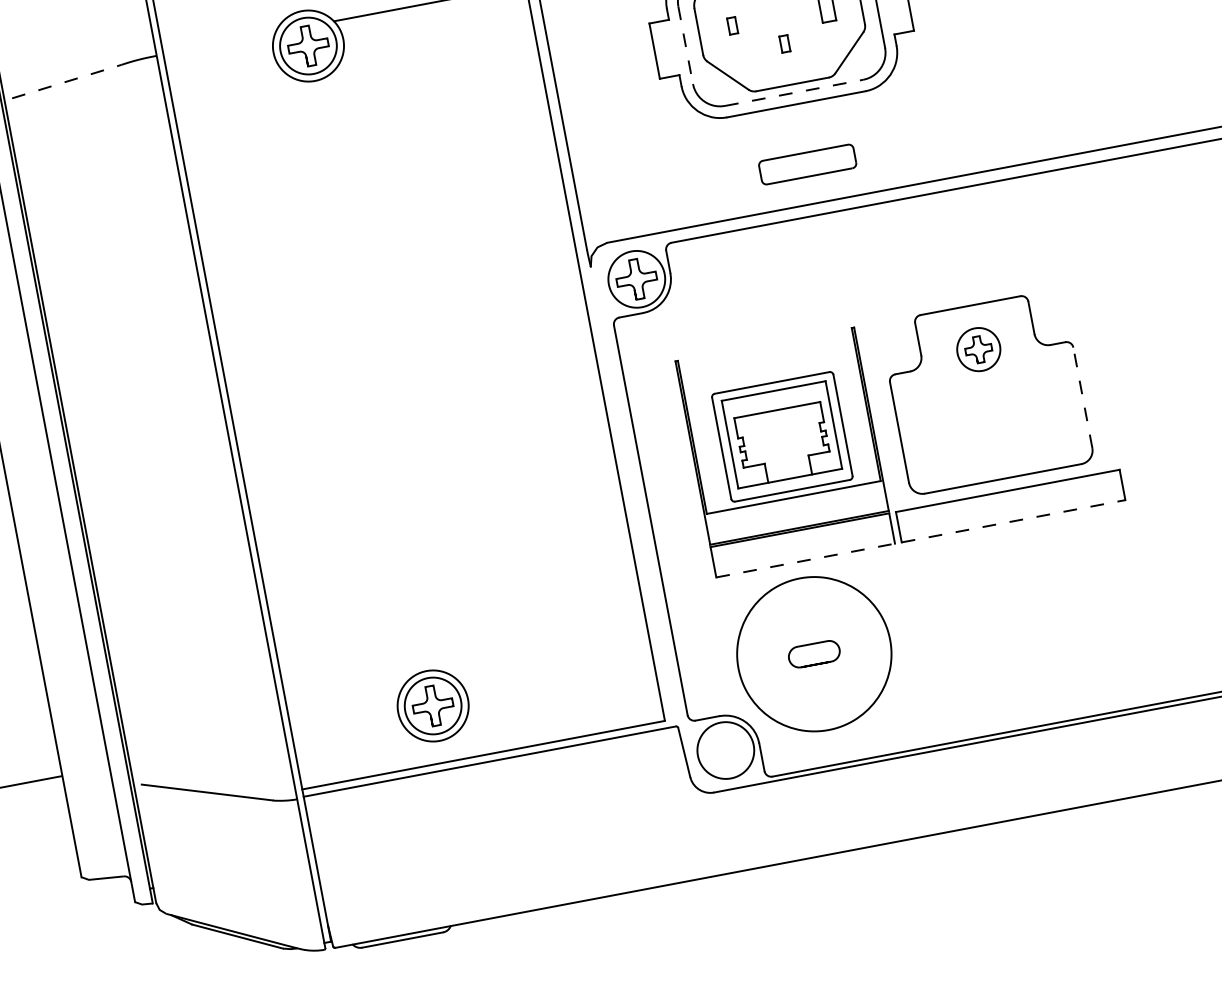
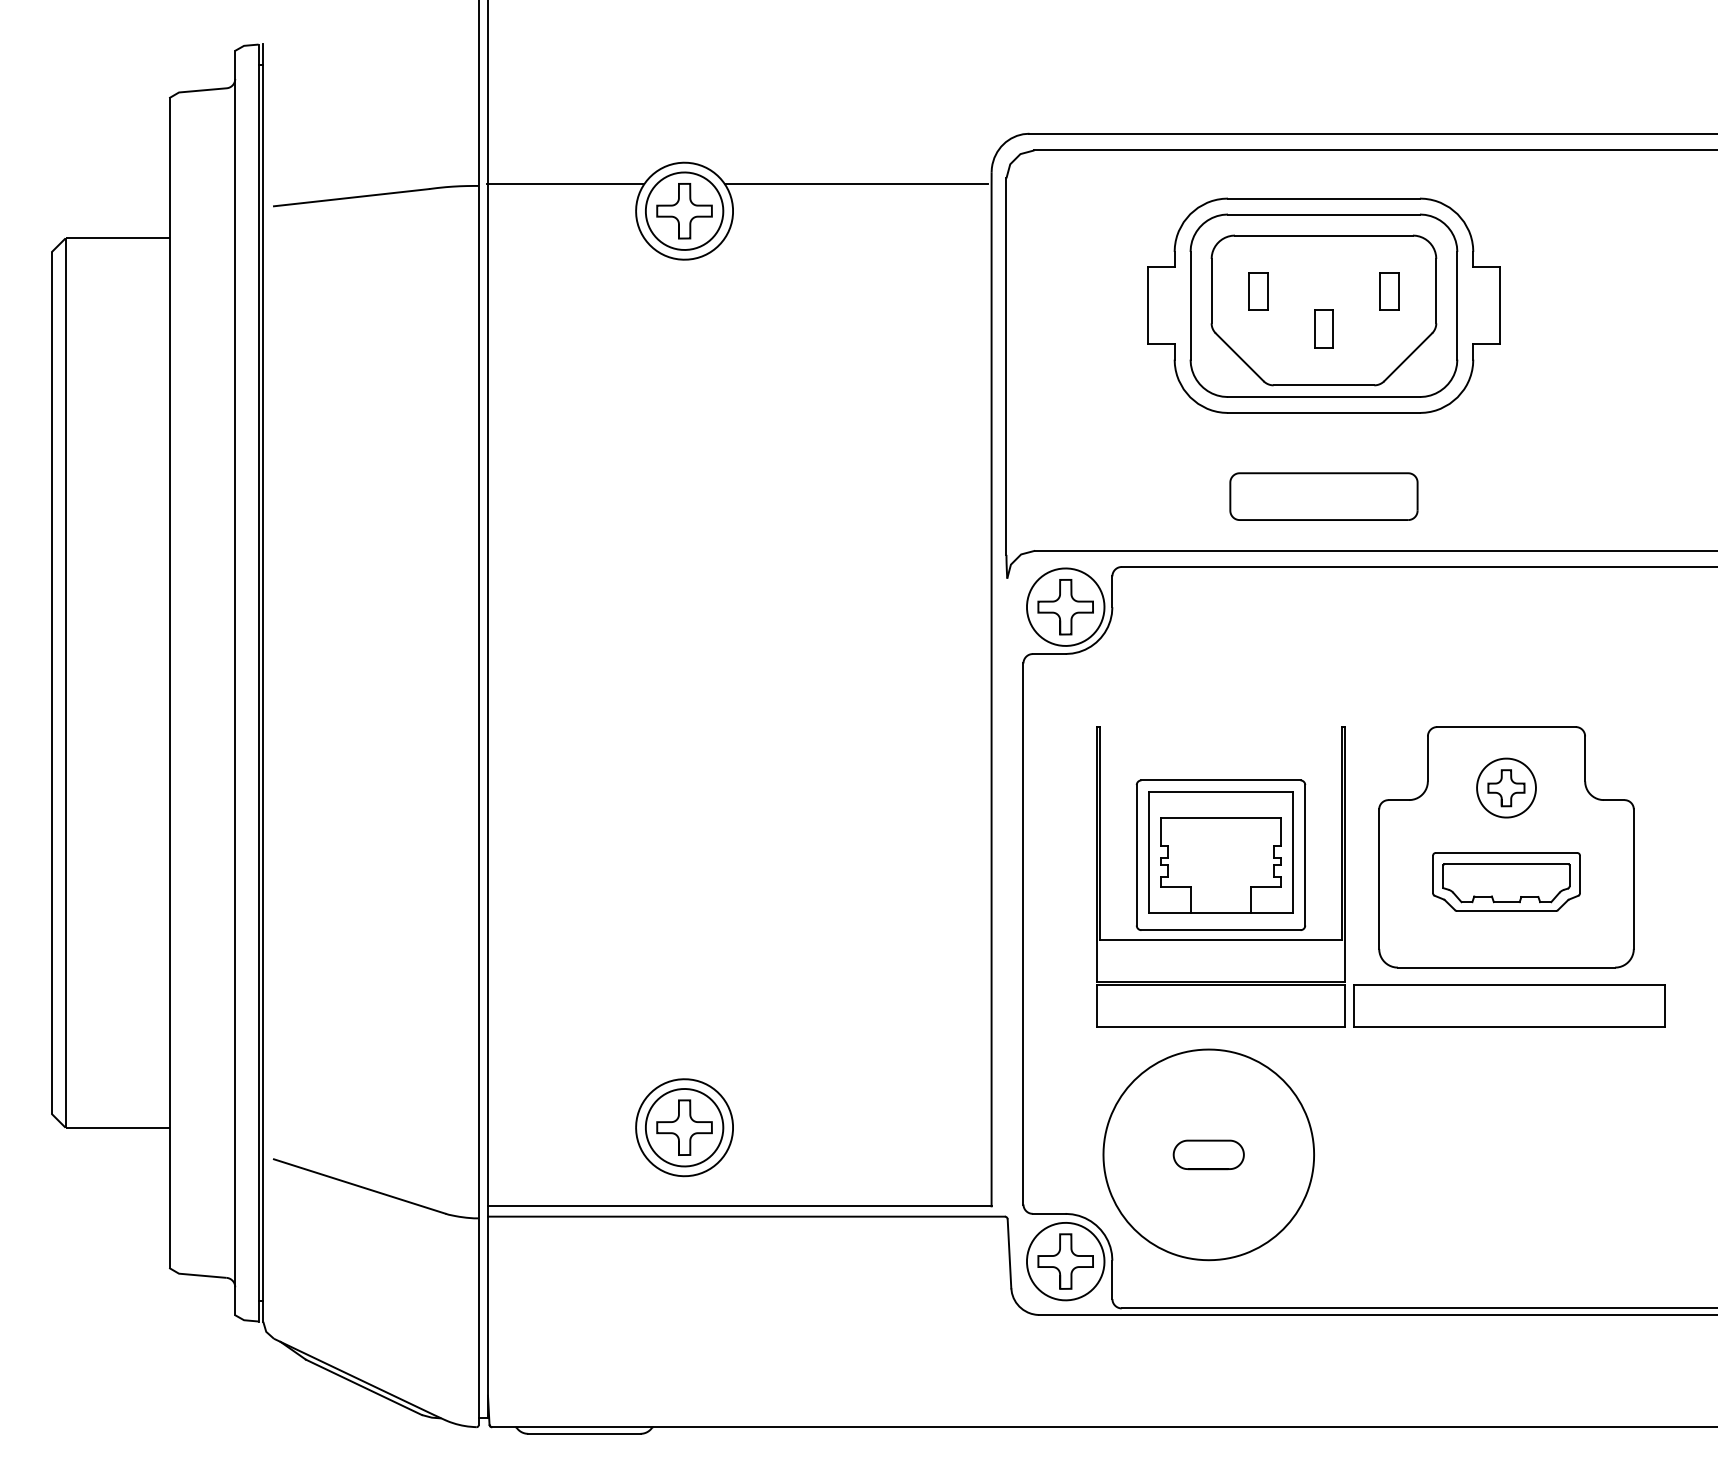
part: (732, 25) -> (1258, 291), size x1.67
line: (218, 43) -> (564, 184), added
part: (784, 43) -> (1323, 328), size x1.67
line: (685, 45) -> (1190, 305), dashed -> solid
line: (67, 81) -> (352, 197), dashed -> solid
line: (793, 93) -> (1323, 397), dashed -> solid
part: (807, 164) -> (1323, 496), size x1.43
line: (1082, 398) -> (1633, 879), dashed -> solid
part: (991, 416) -> (1506, 881), added
line: (1014, 521) -> (1510, 1027), dashed -> solid
line: (806, 560) -> (1221, 1027), dashed -> solid
curve: (719, 746) -> (1058, 1254), added

